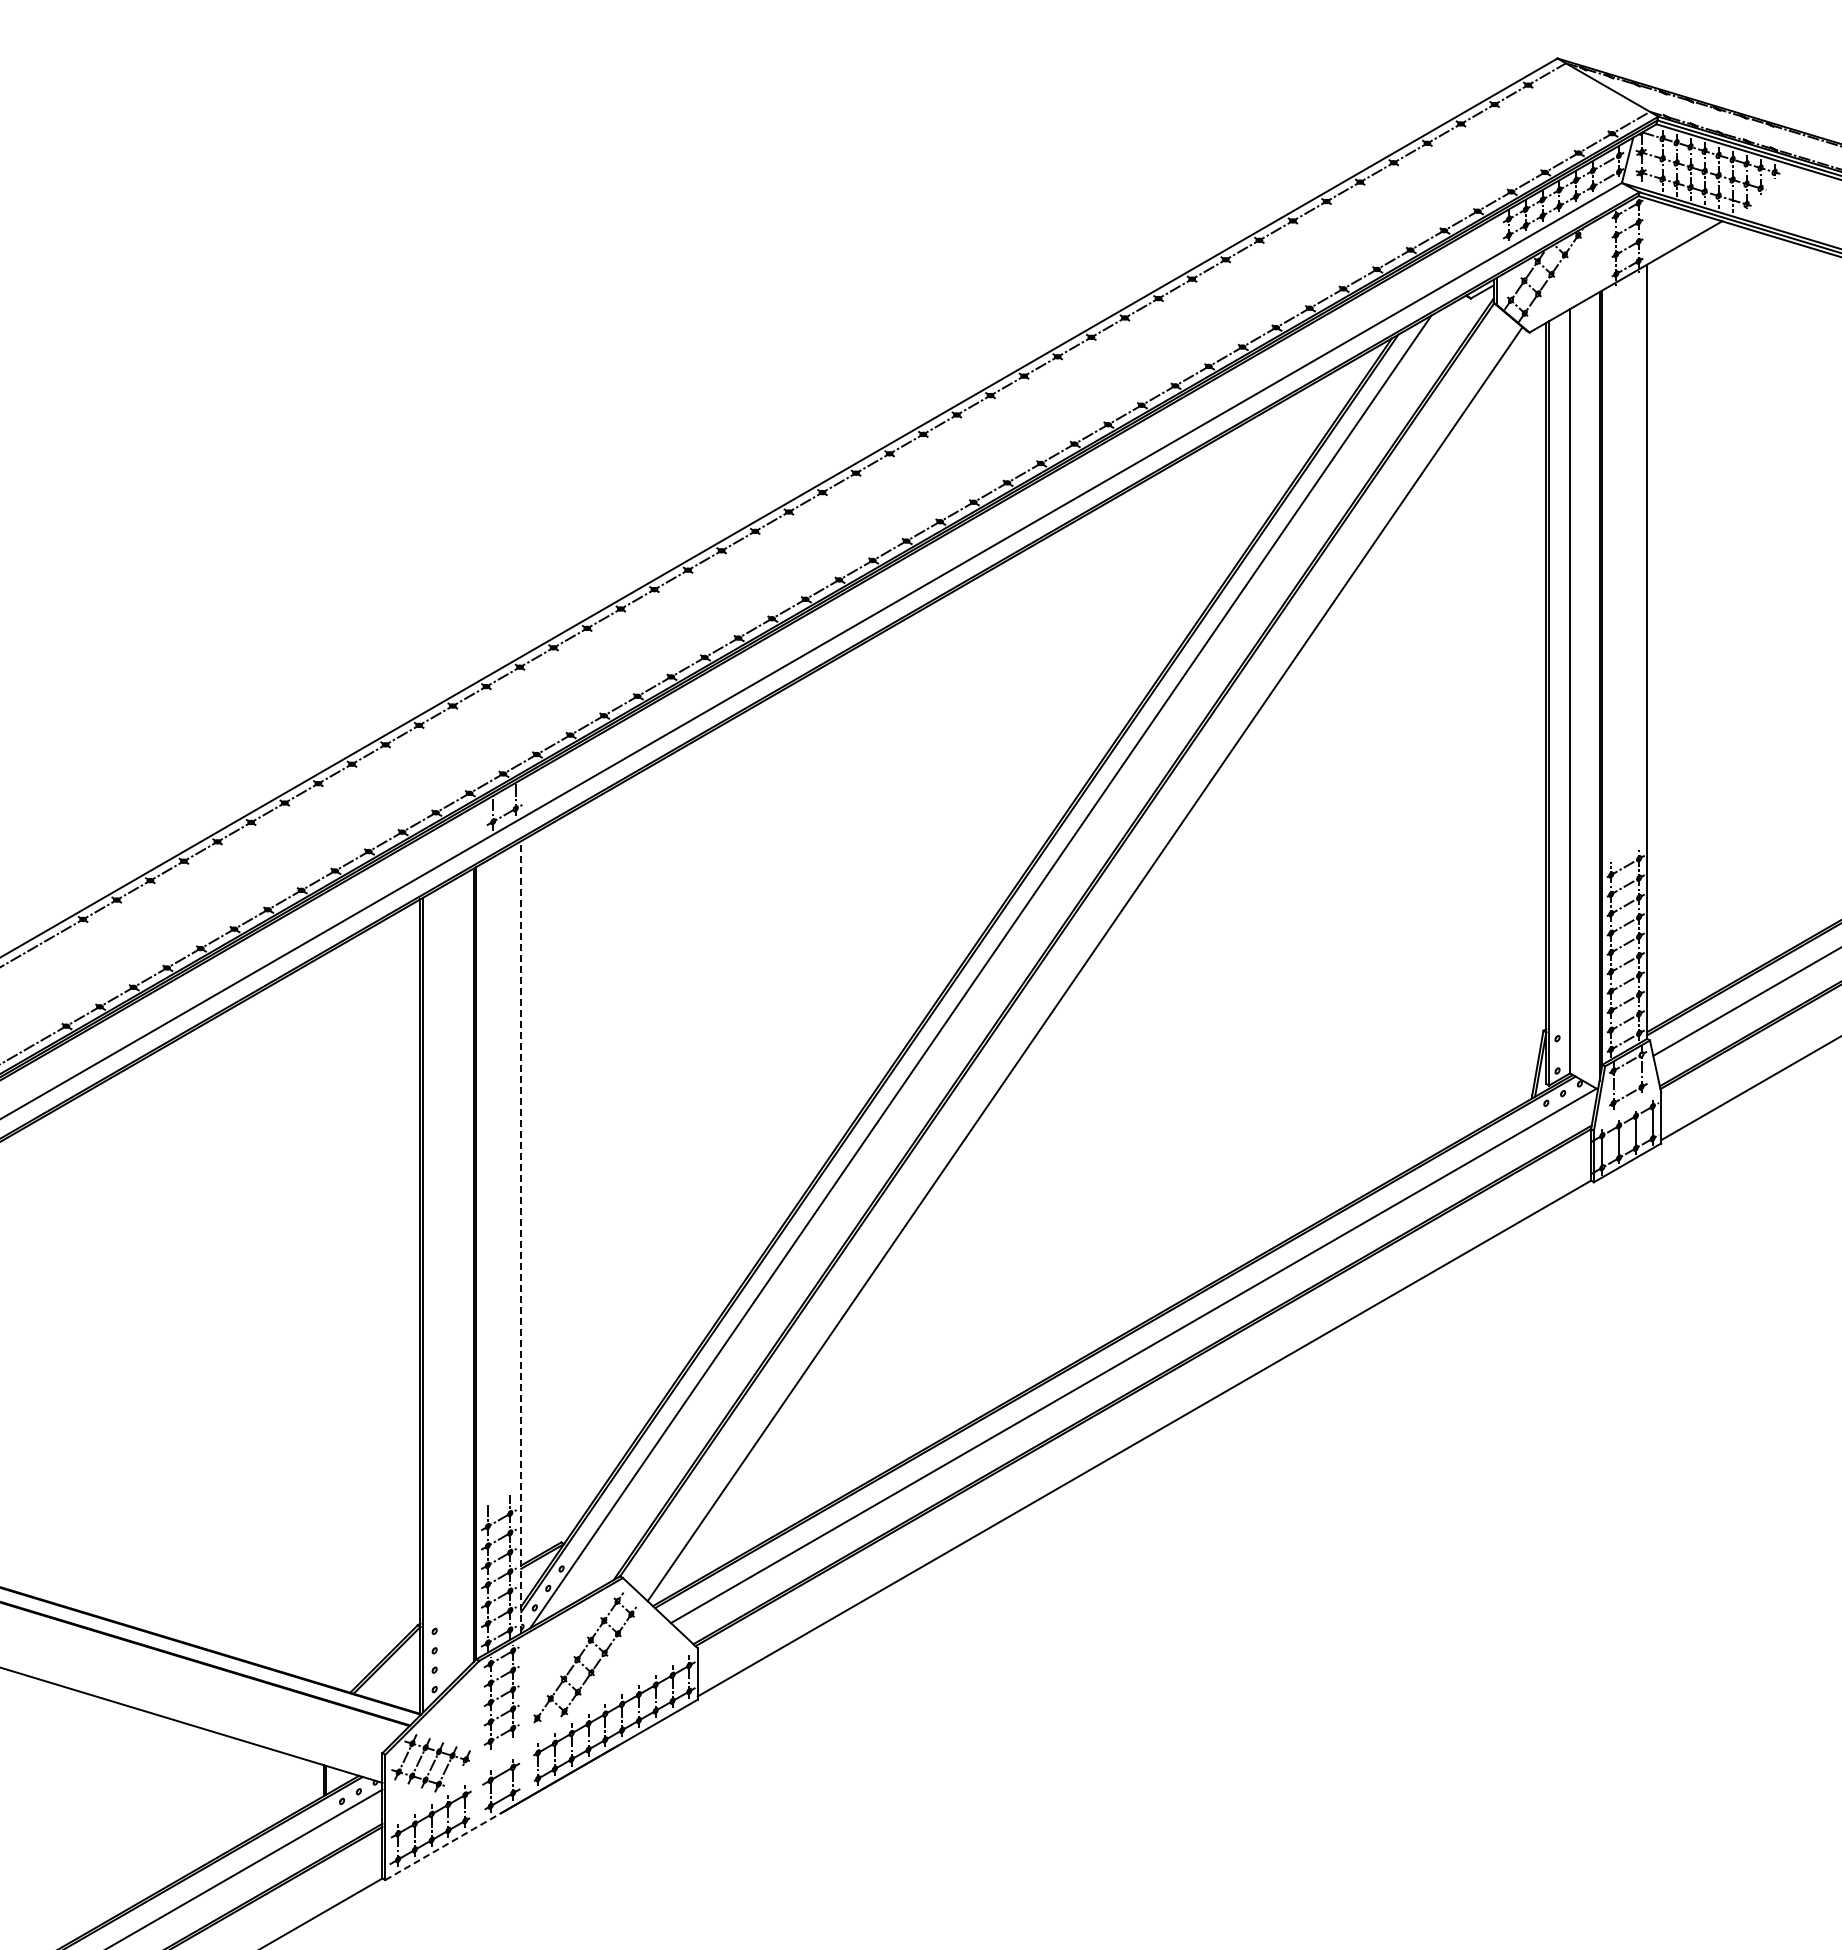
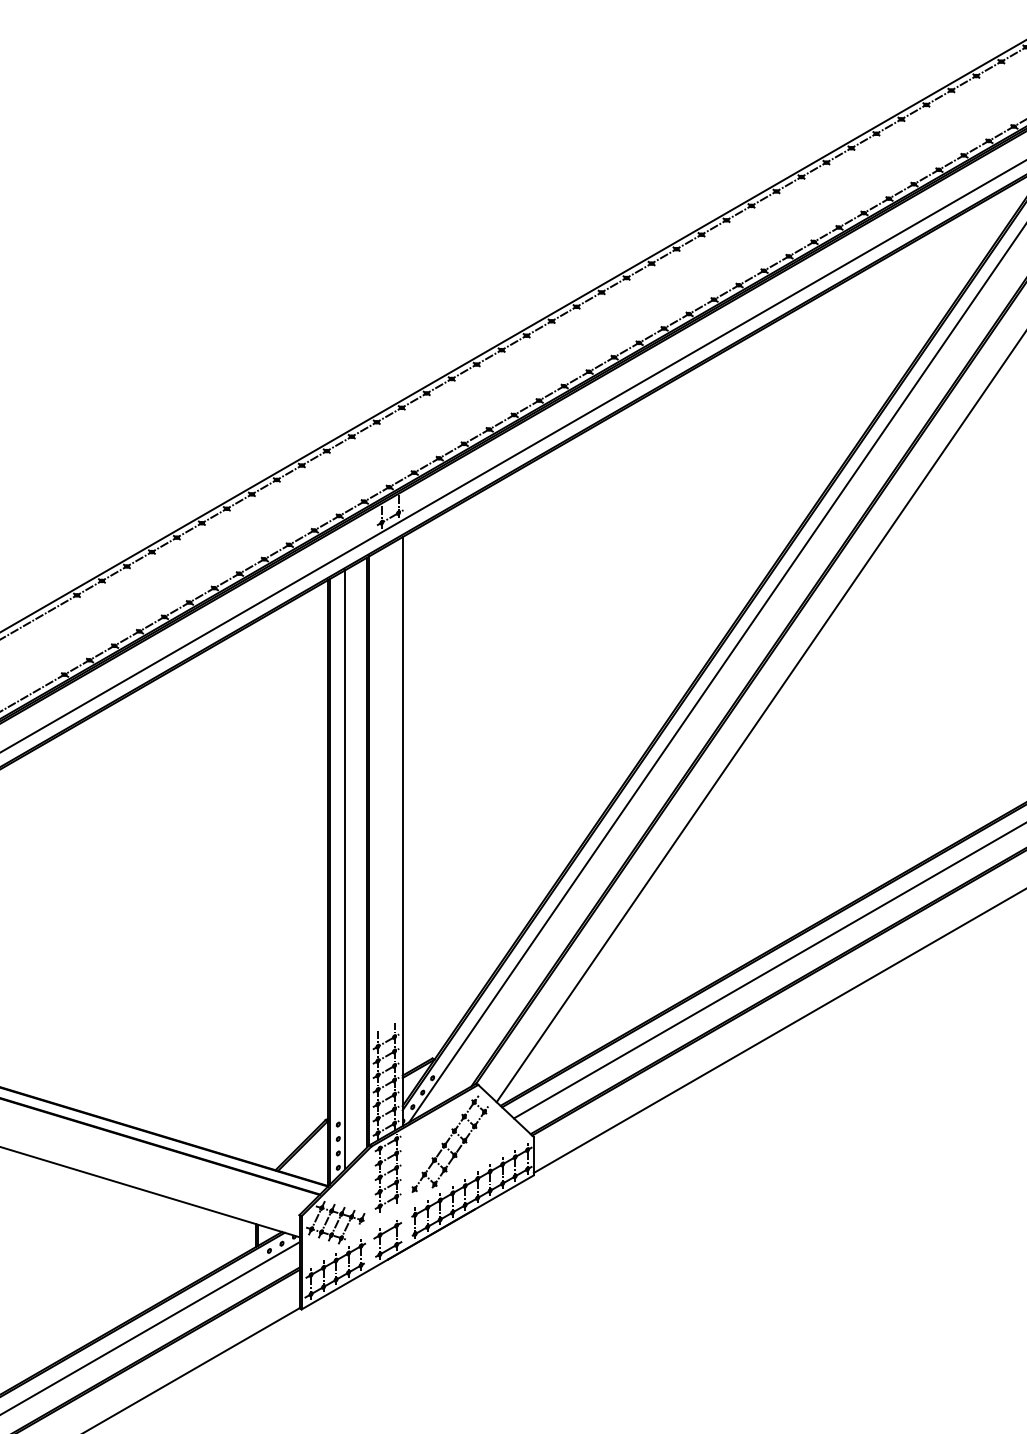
line: (521, 1236) -> (402, 831), dashed -> solid
line: (444, 1288) -> (345, 869), added
line: (443, 1846) -> (344, 1284), dashed -> solid

